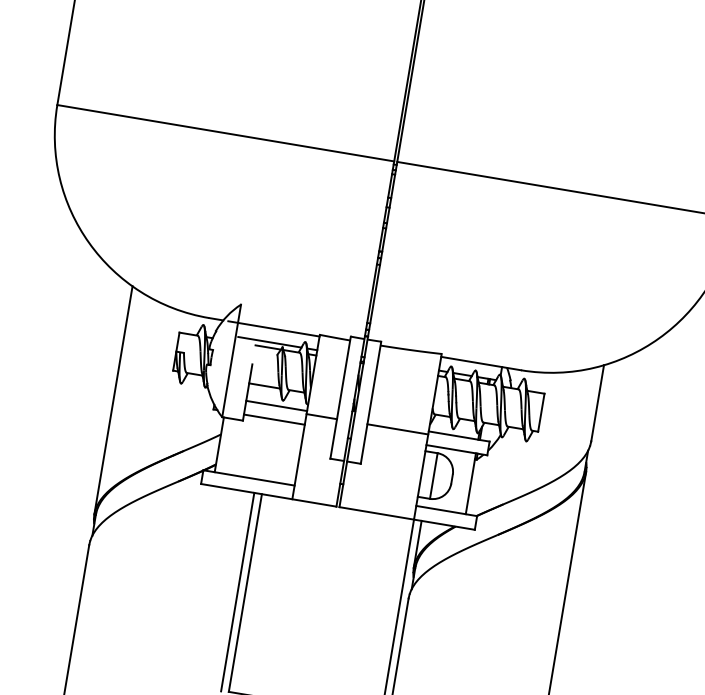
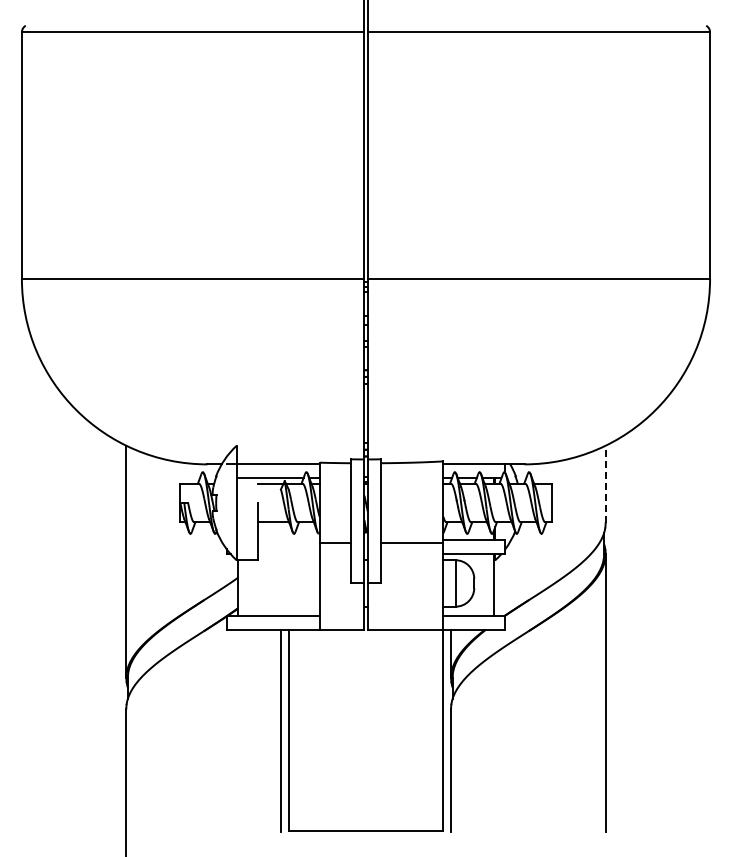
line: (597, 403) -> (605, 484), solid -> dashed
line: (276, 406) -> (288, 540), removed
line: (274, 420) -> (288, 554), removed

